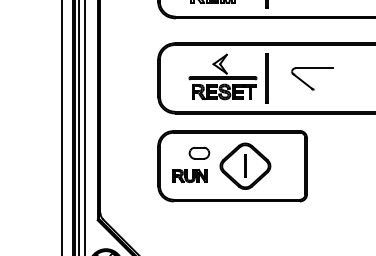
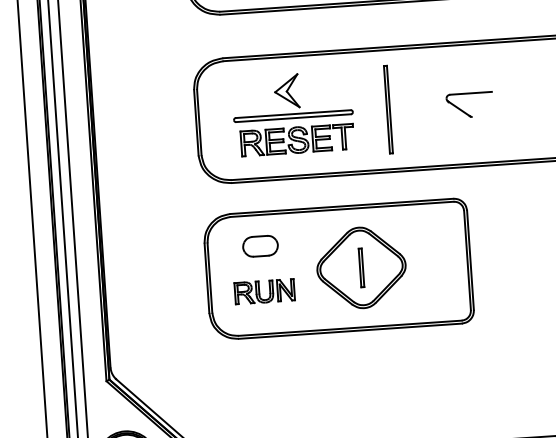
part: (222, 76) -> (292, 112), moved
part: (312, 78) -> (469, 104), size x0.62
part: (199, 152) -> (260, 244), moved

